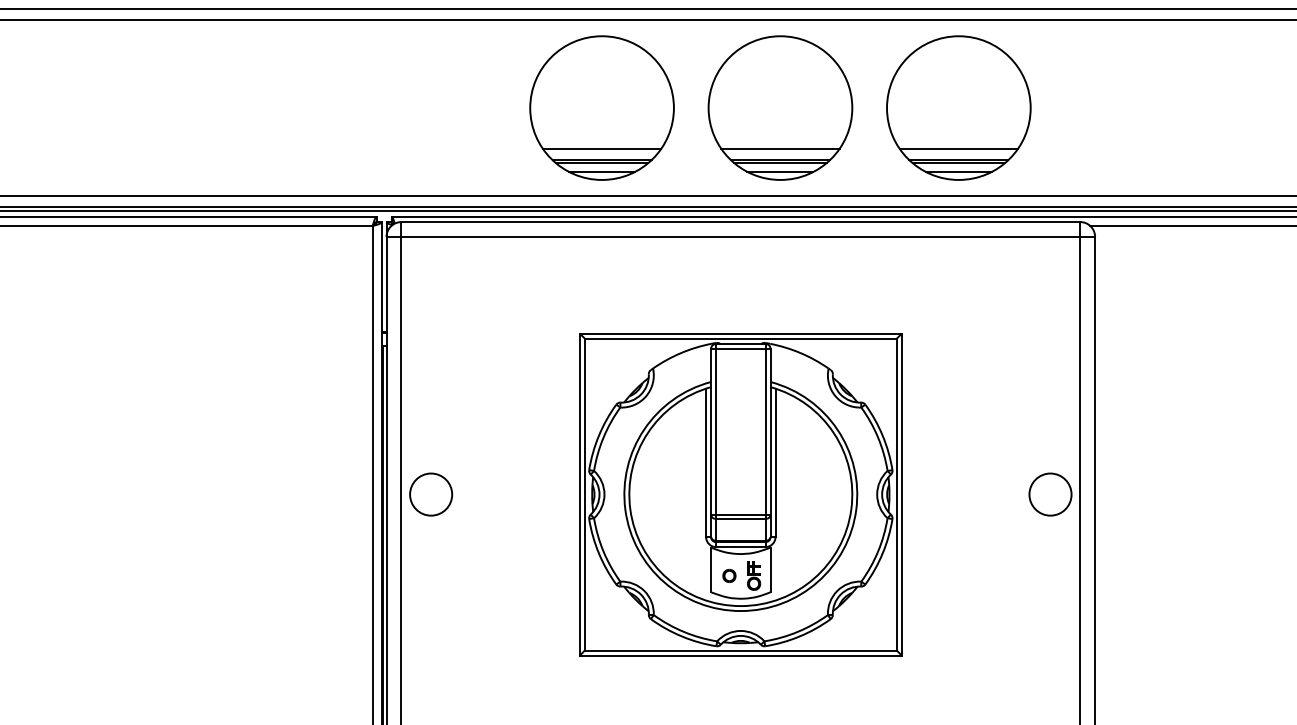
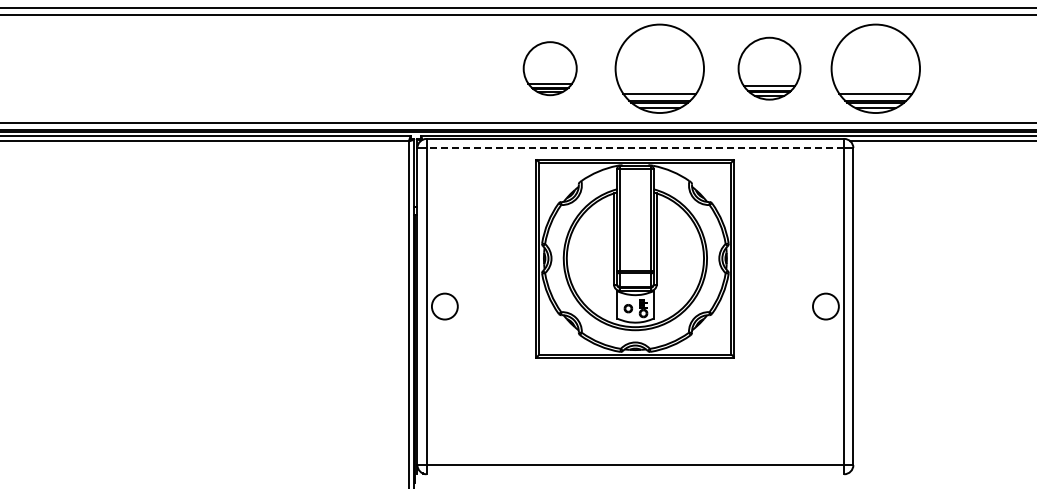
part: (602, 107) -> (550, 68), size x0.6
part: (958, 107) -> (769, 68), size x0.7
part: (1131, 107) -> (875, 68), added
line: (740, 237) -> (635, 148), solid -> dashed
part: (739, 494) -> (634, 258), moved

